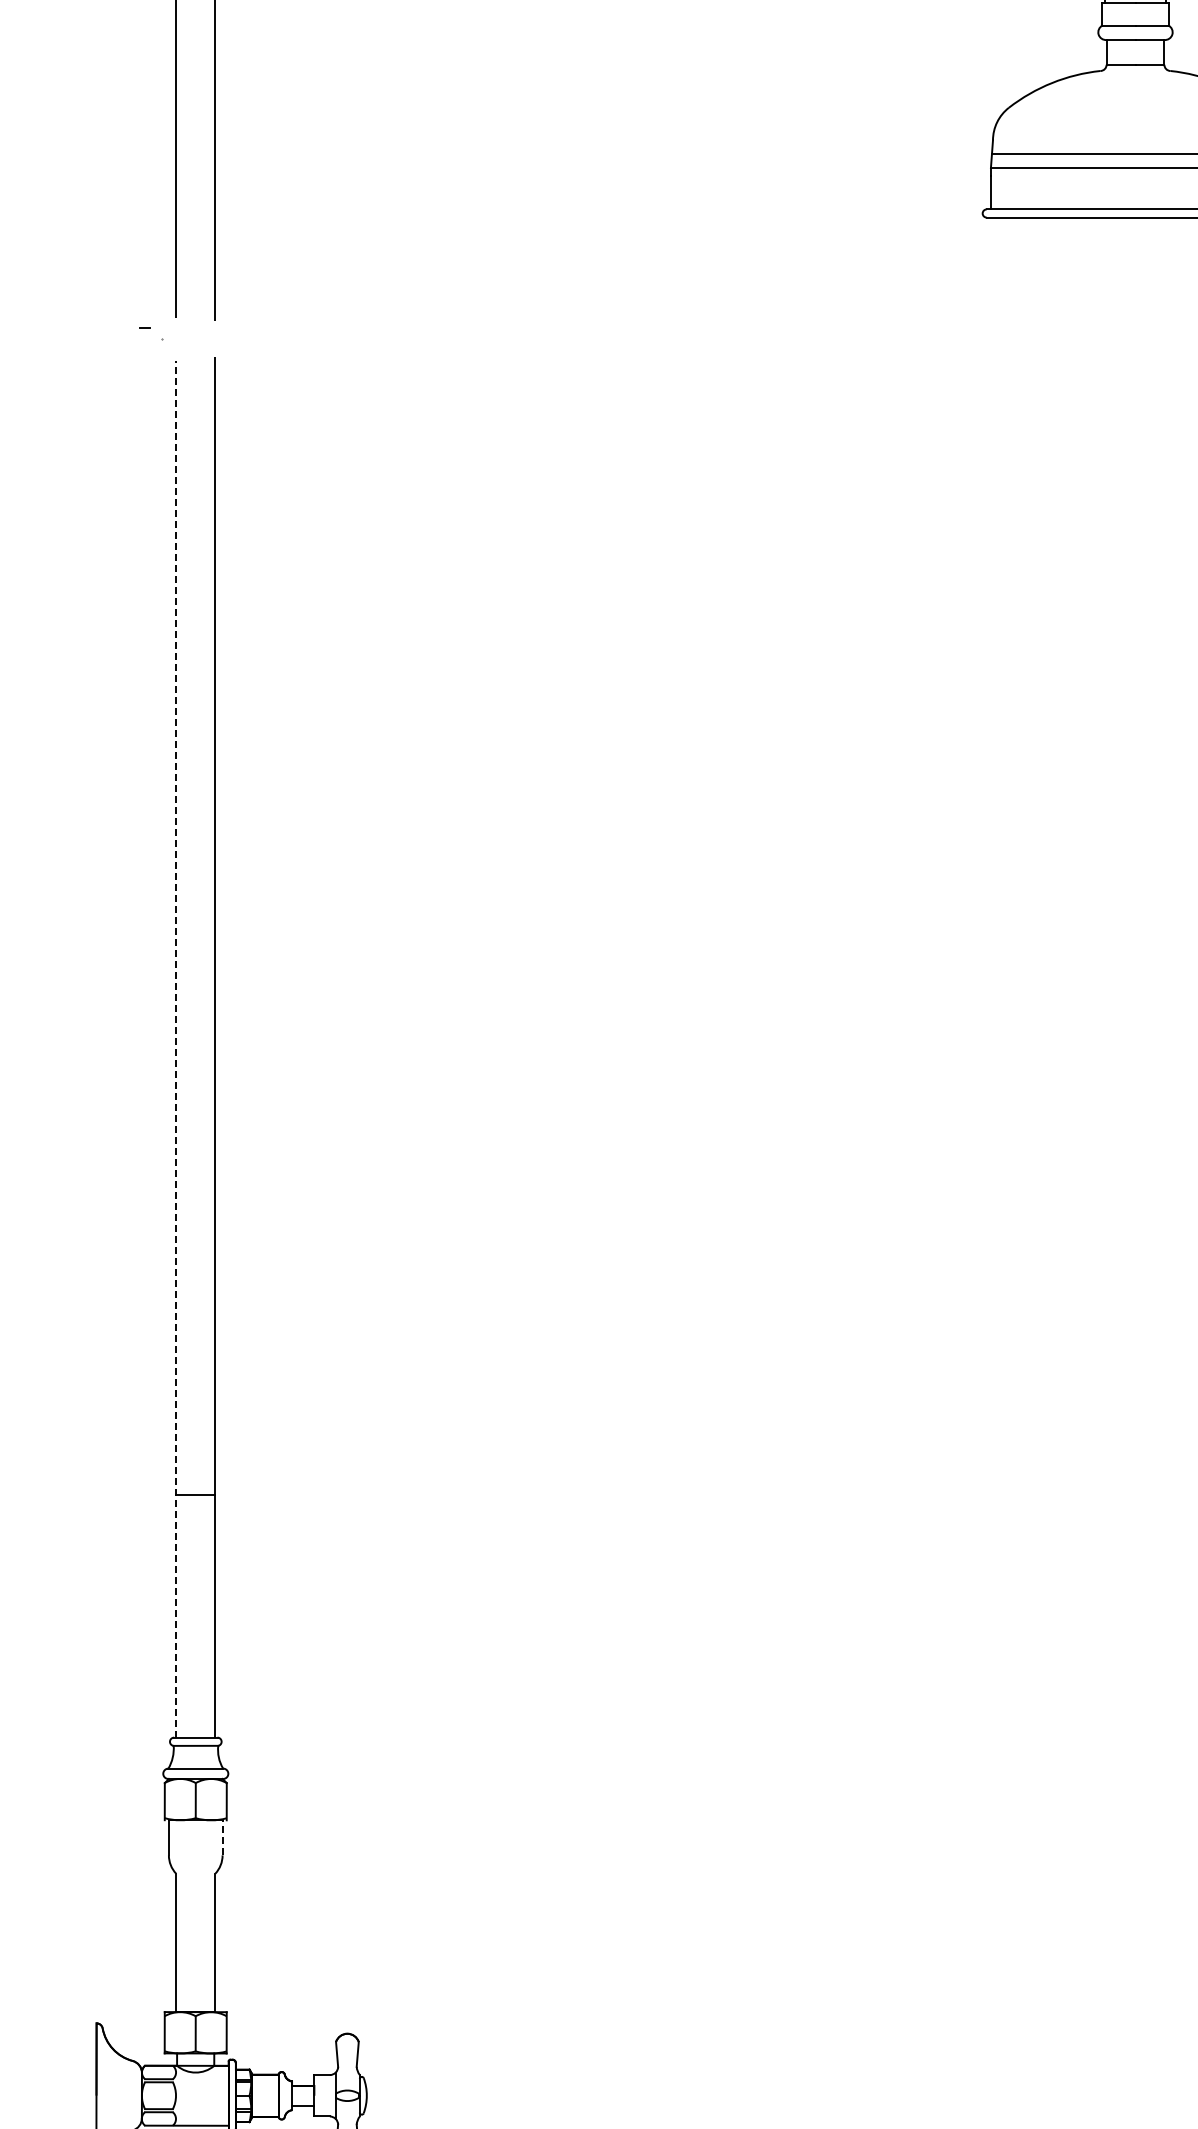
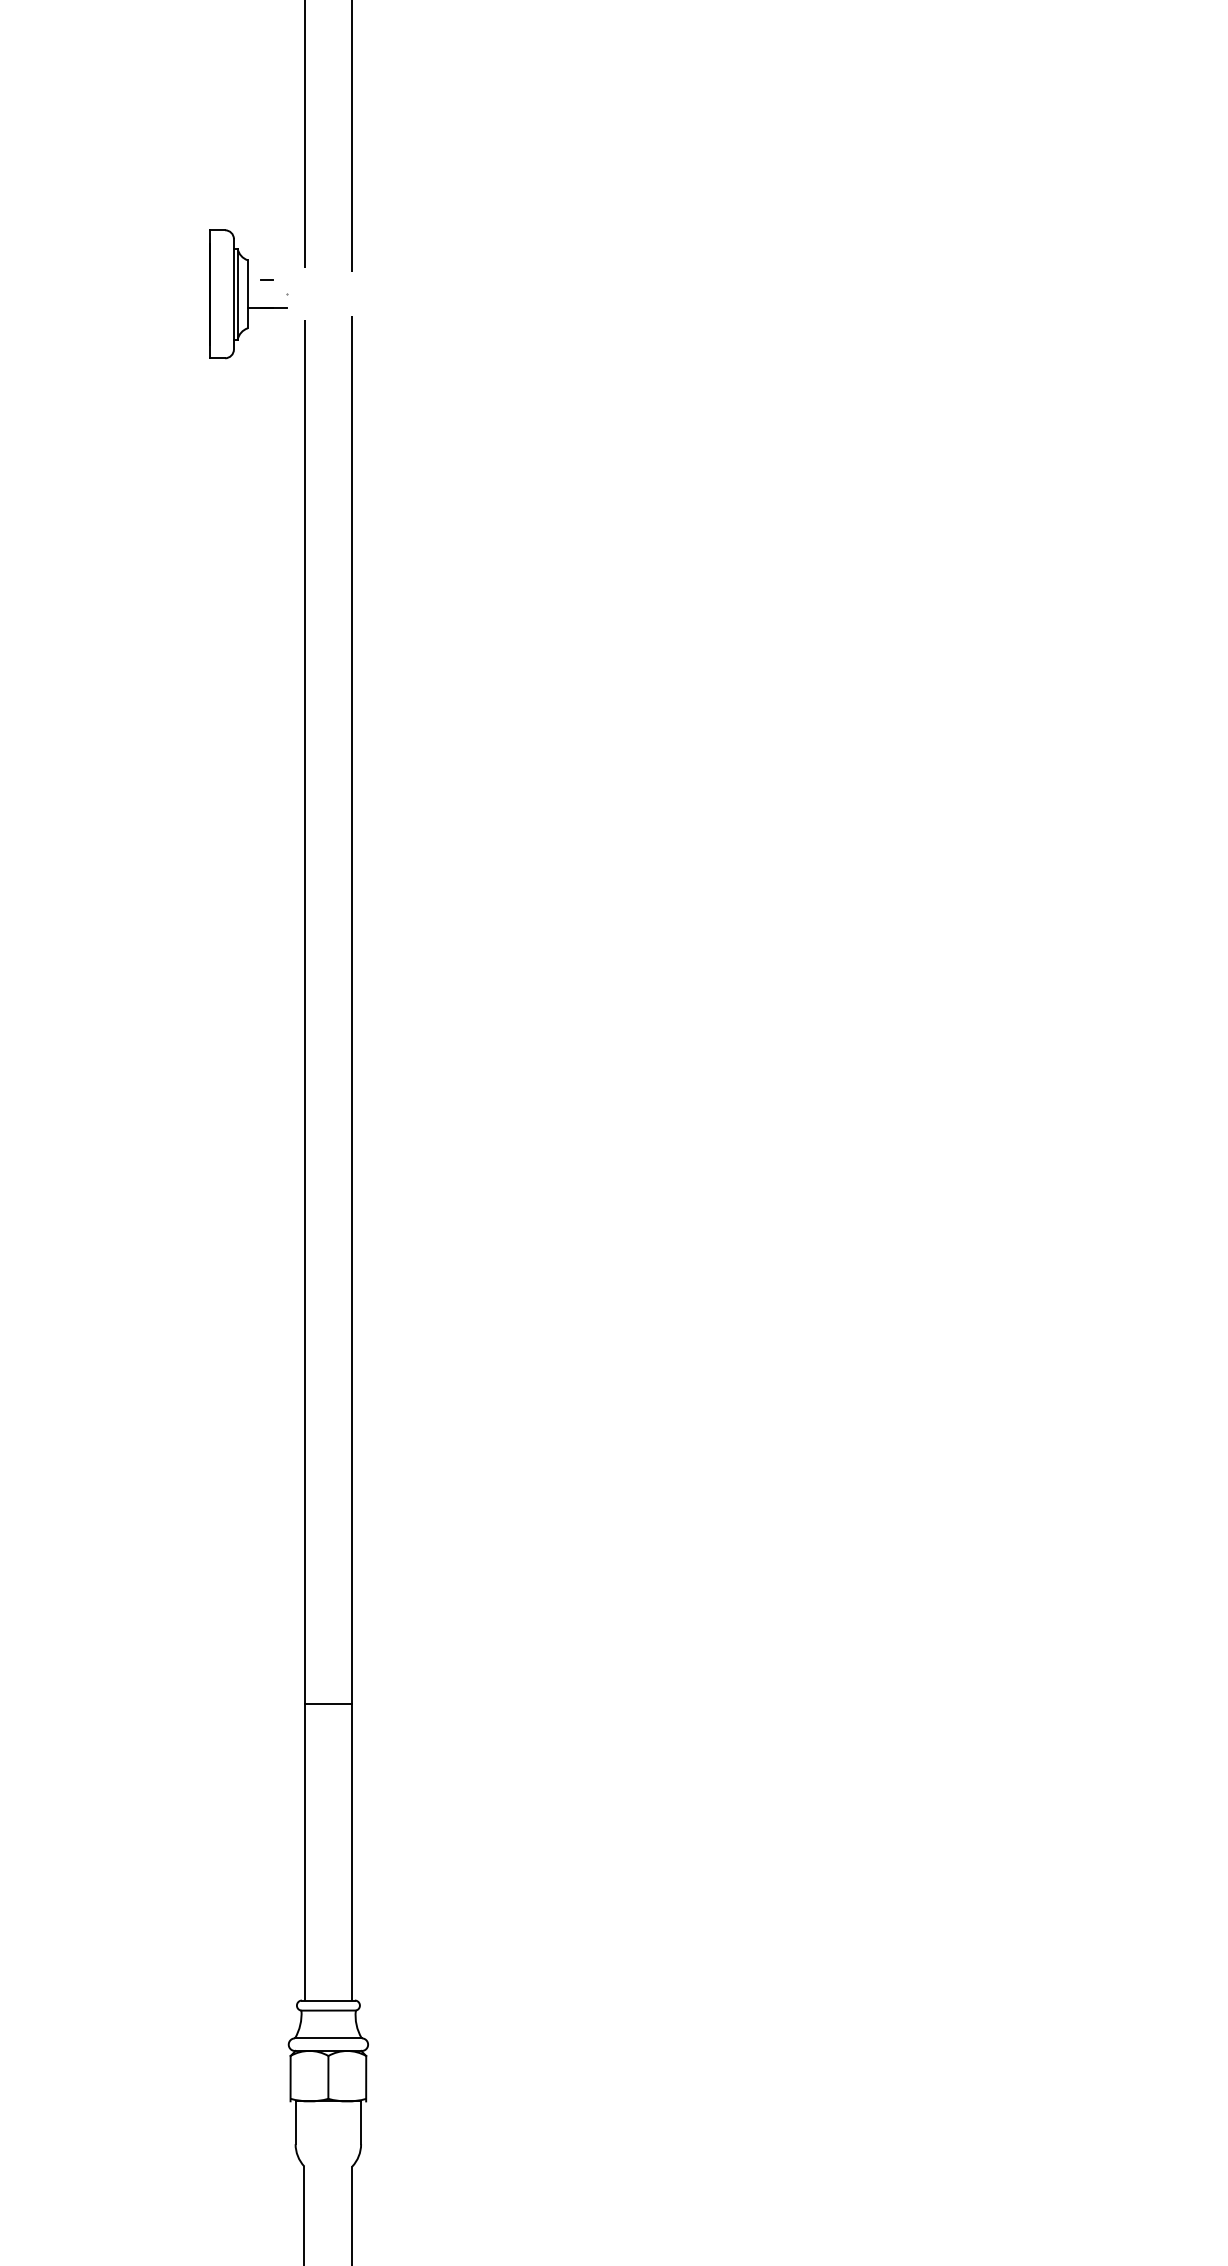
part: (130, 339) -> (248, 294), added
line: (176, 1047) -> (304, 1158), dashed -> solid
line: (222, 1837) -> (361, 2122), dashed -> solid

